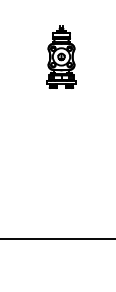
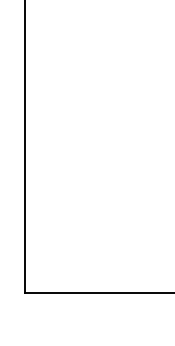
part: (60, 57) -> (98, 87), removed

